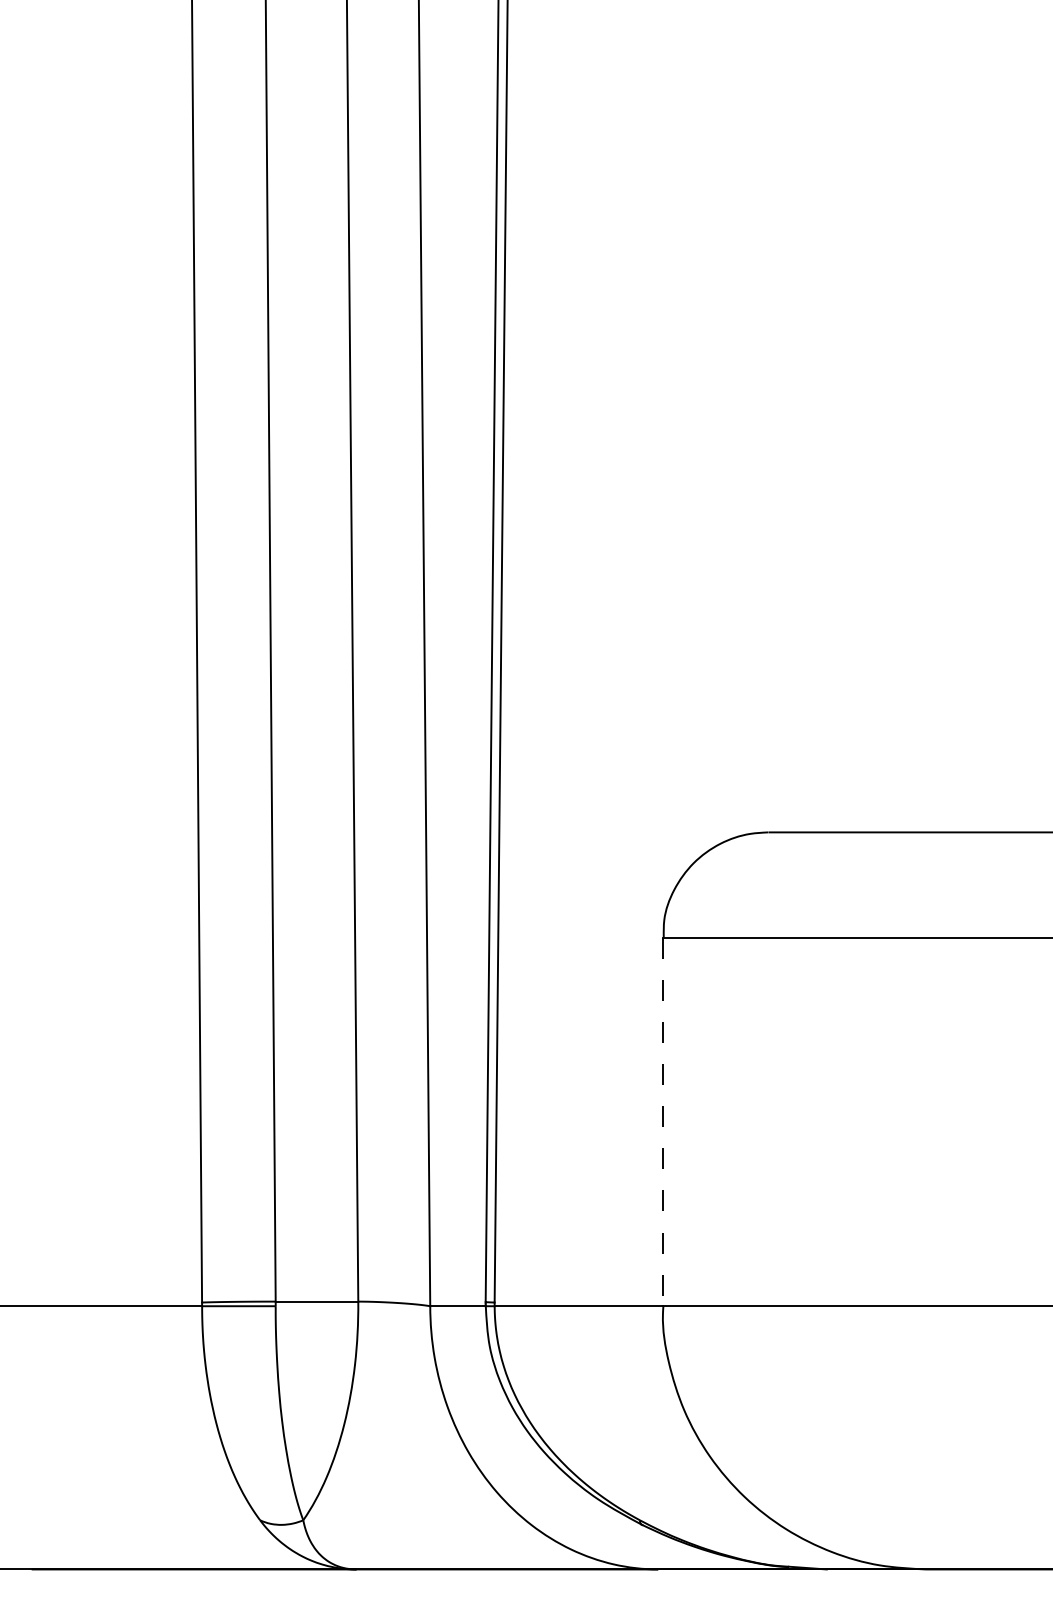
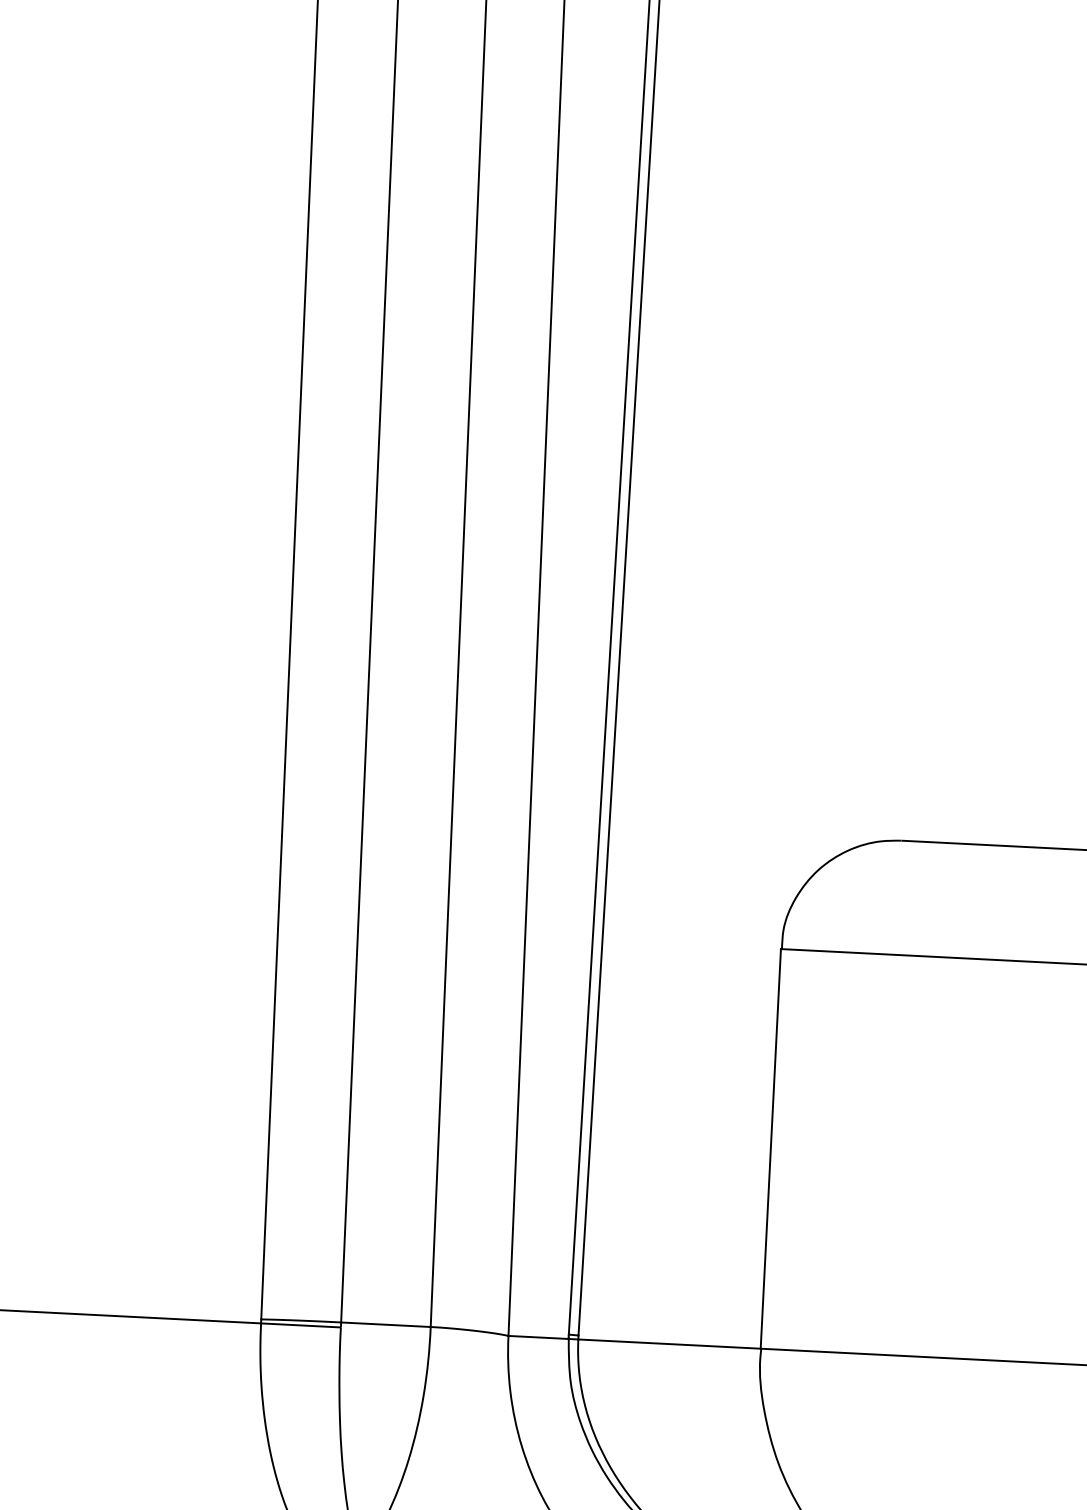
line: (662, 1122) -> (770, 1149), dashed -> solid

